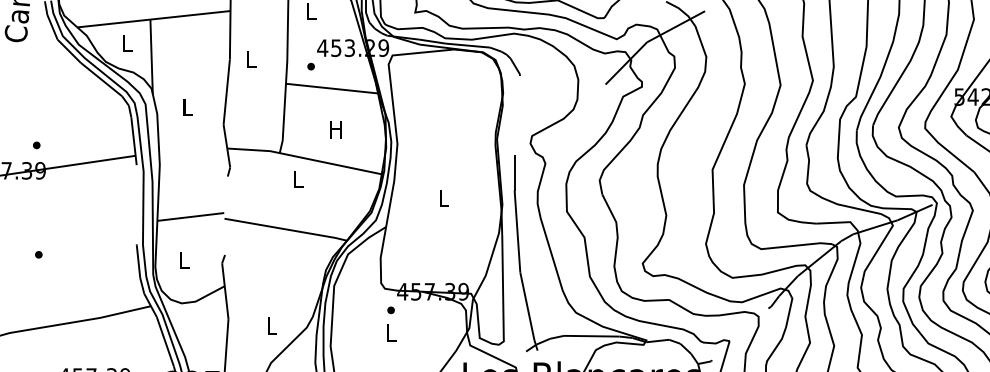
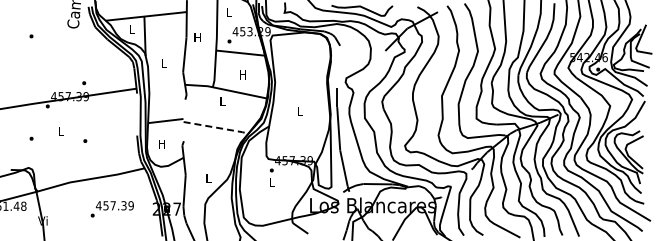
text: (250, 59) -> (197, 37), L -> H
line: (286, 229) -> (216, 127), solid -> dashed
text: (182, 261) -> (161, 144), L -> H

